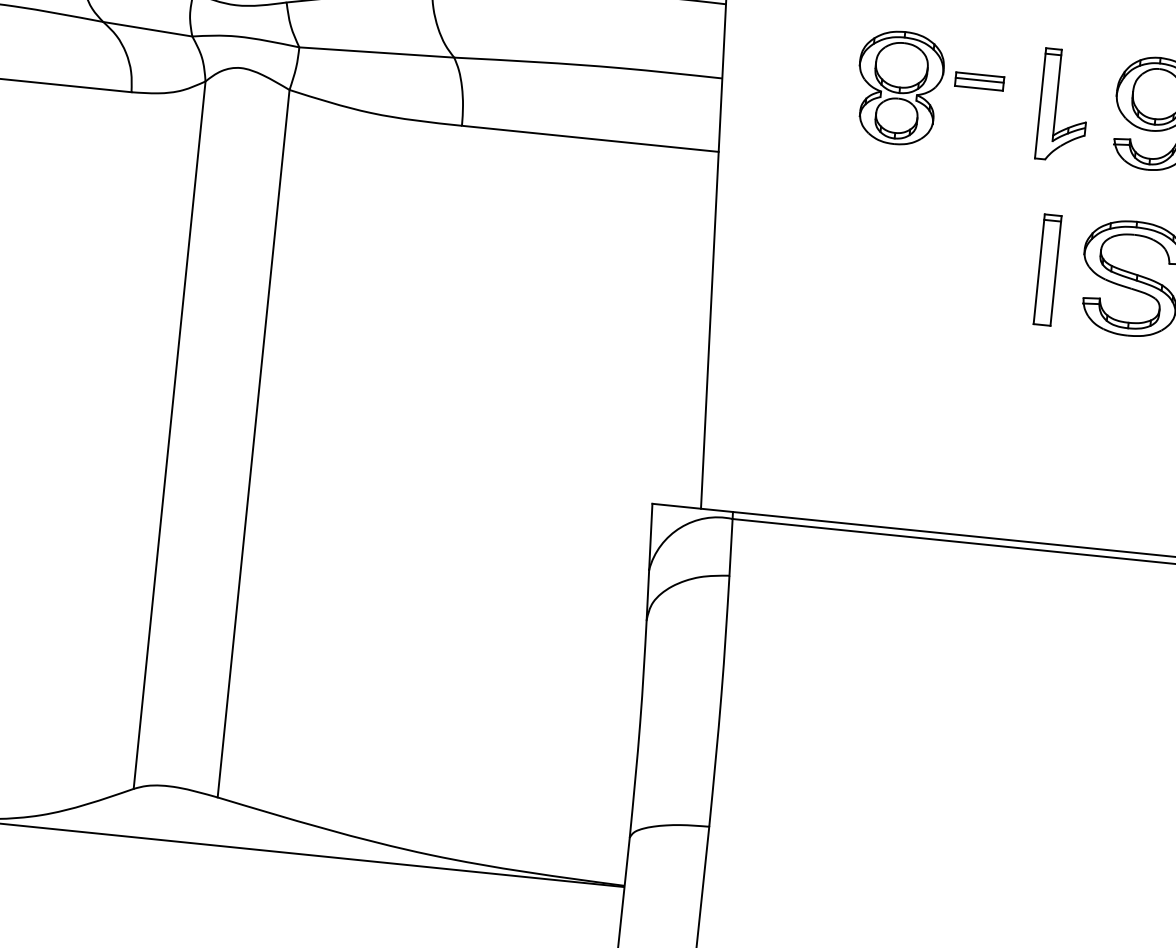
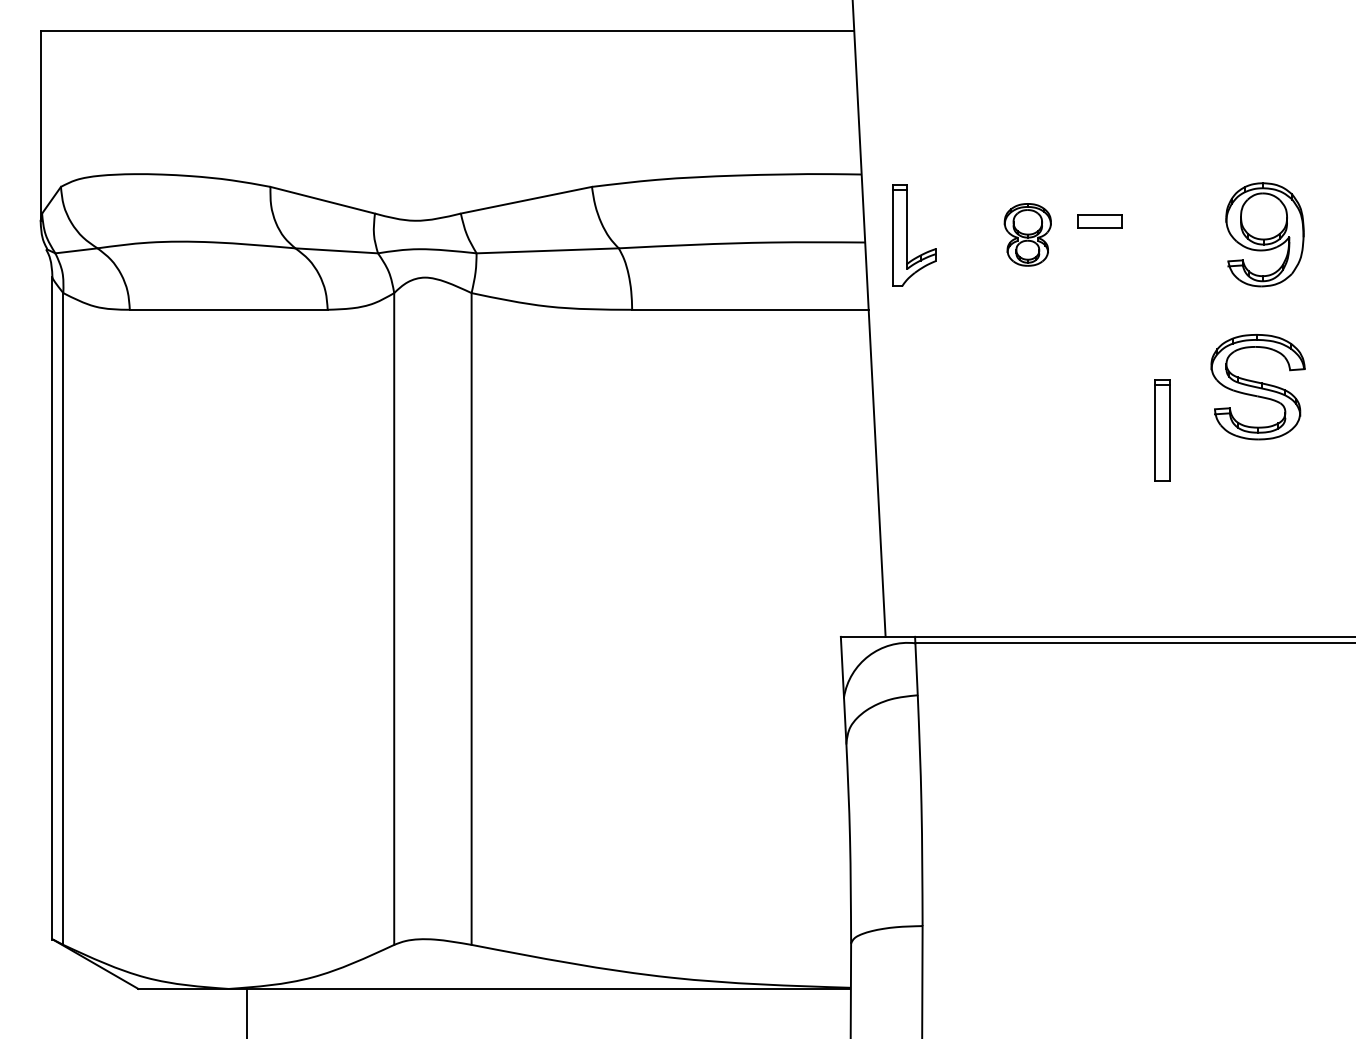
line: (980, 80) -> (1100, 220), removed
part: (899, 87) -> (1027, 234), size x0.6
part: (1056, 104) -> (907, 235), moved
part: (1047, 270) -> (1162, 430), moved

